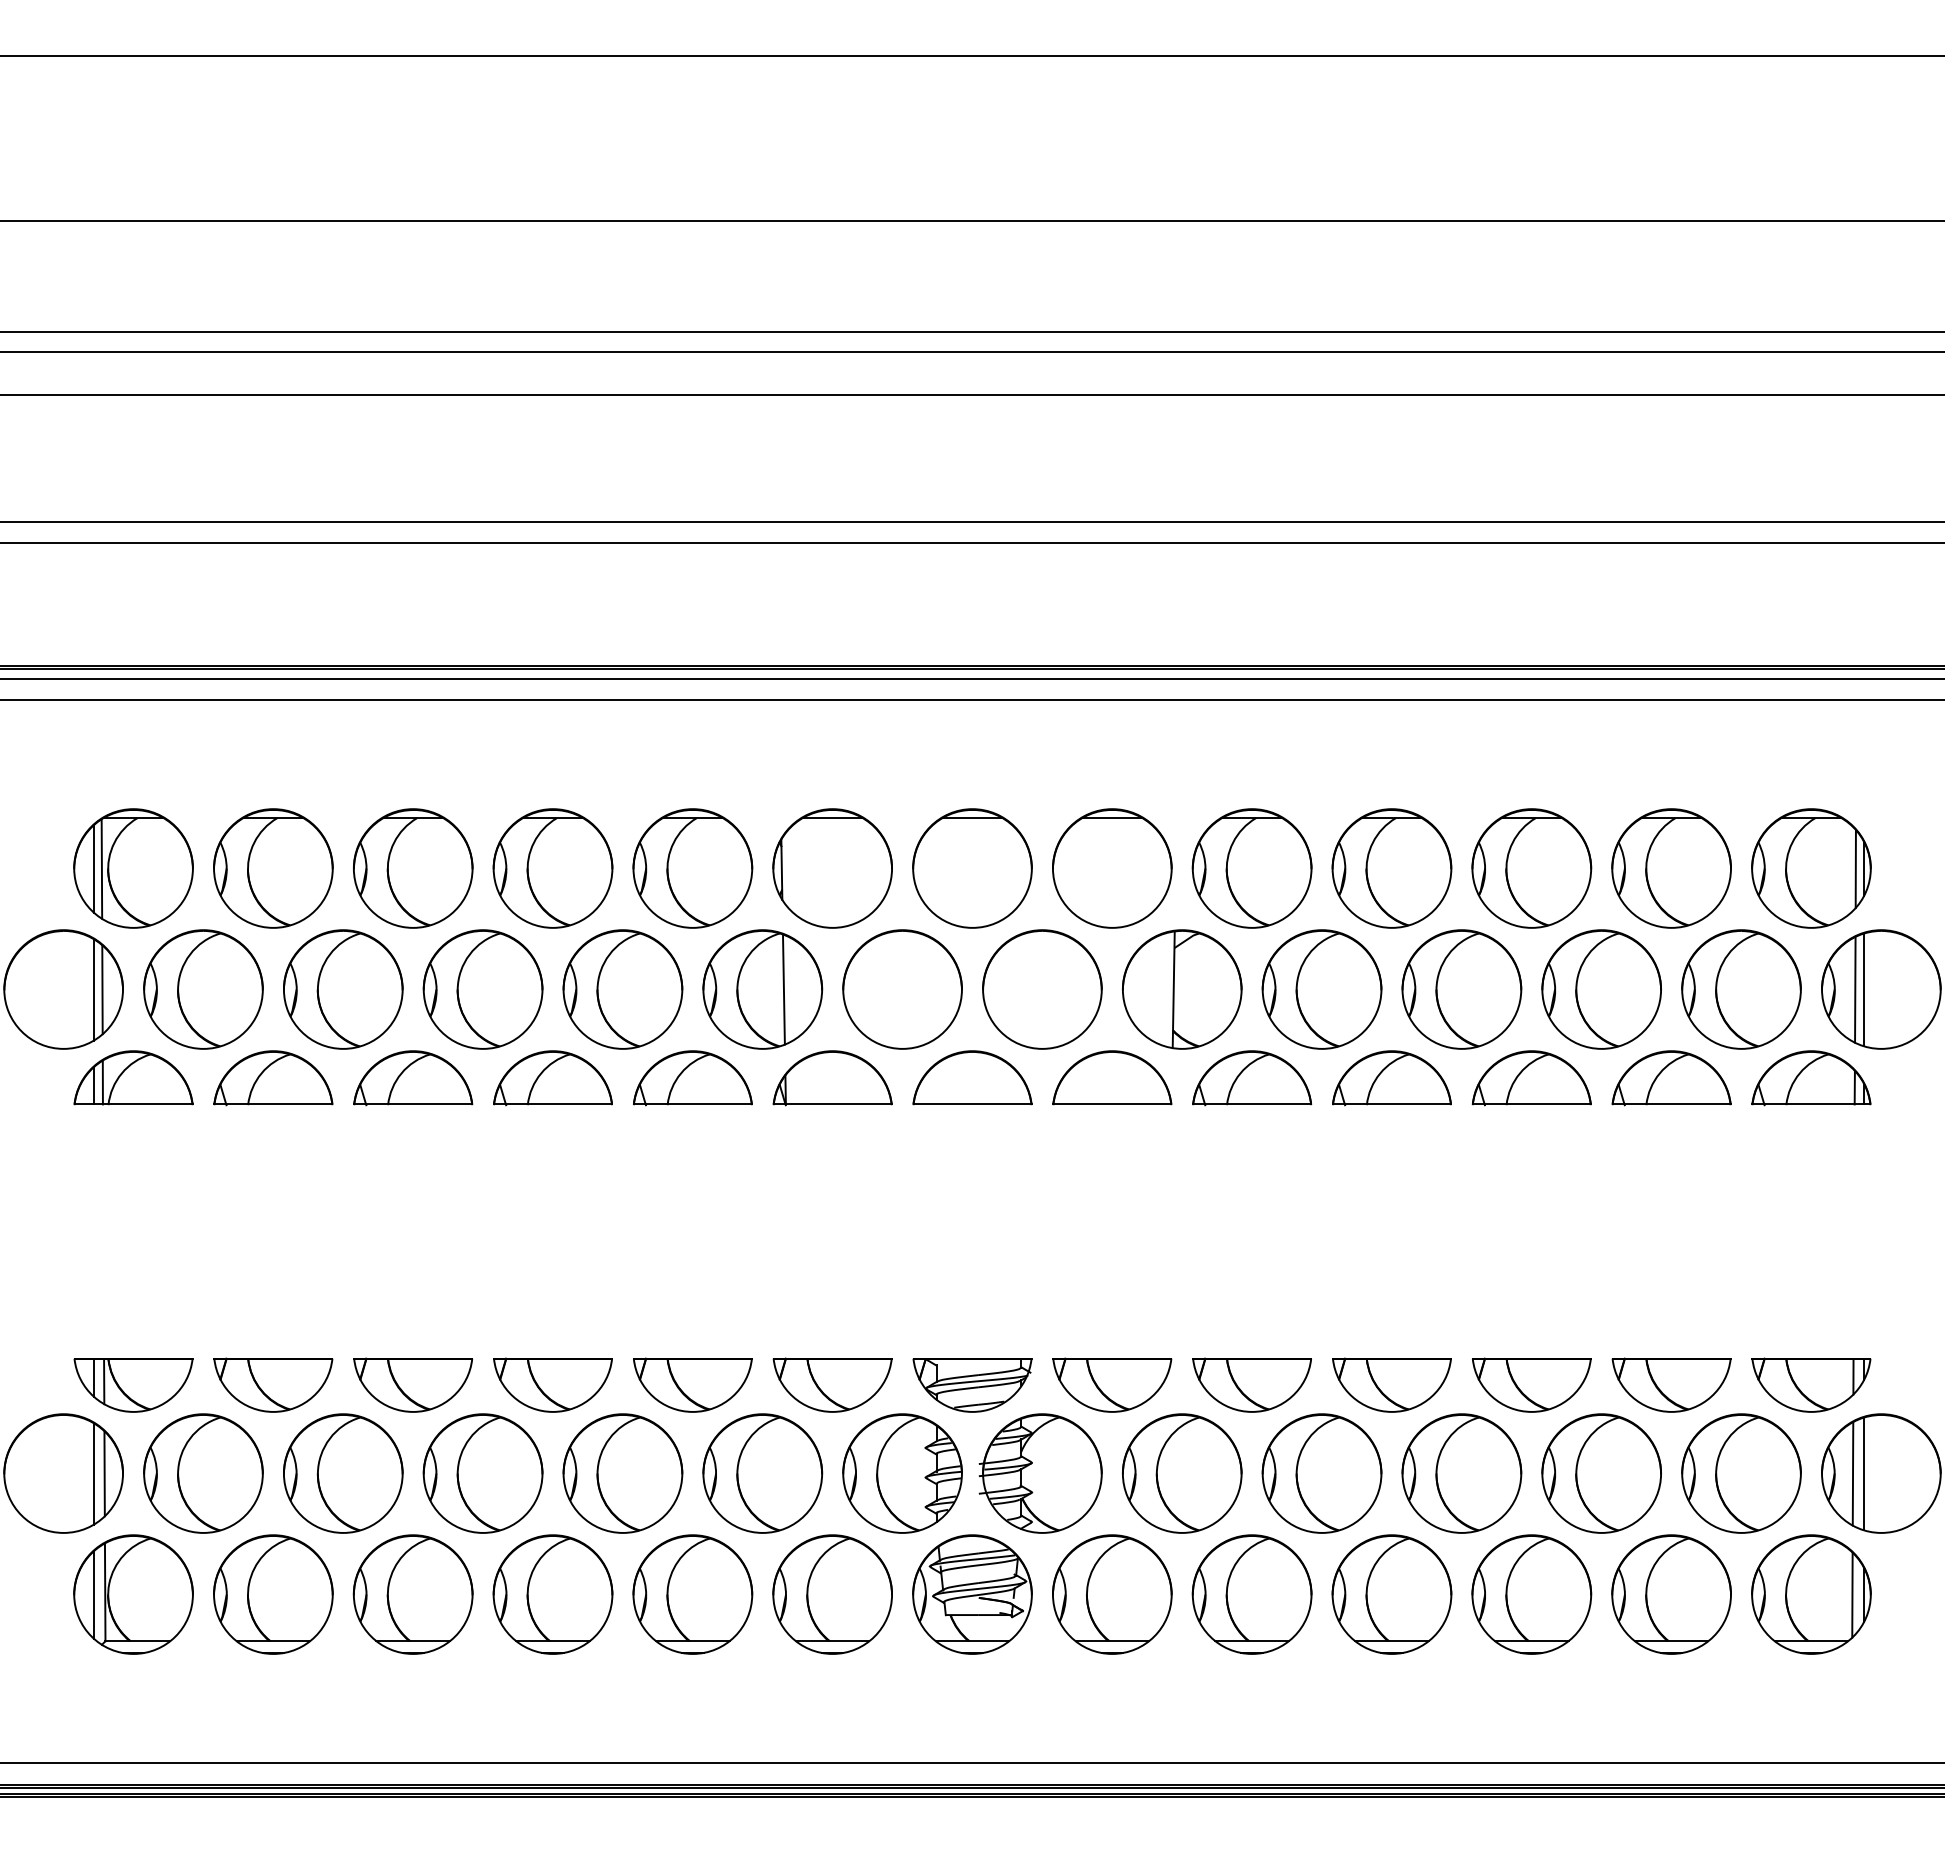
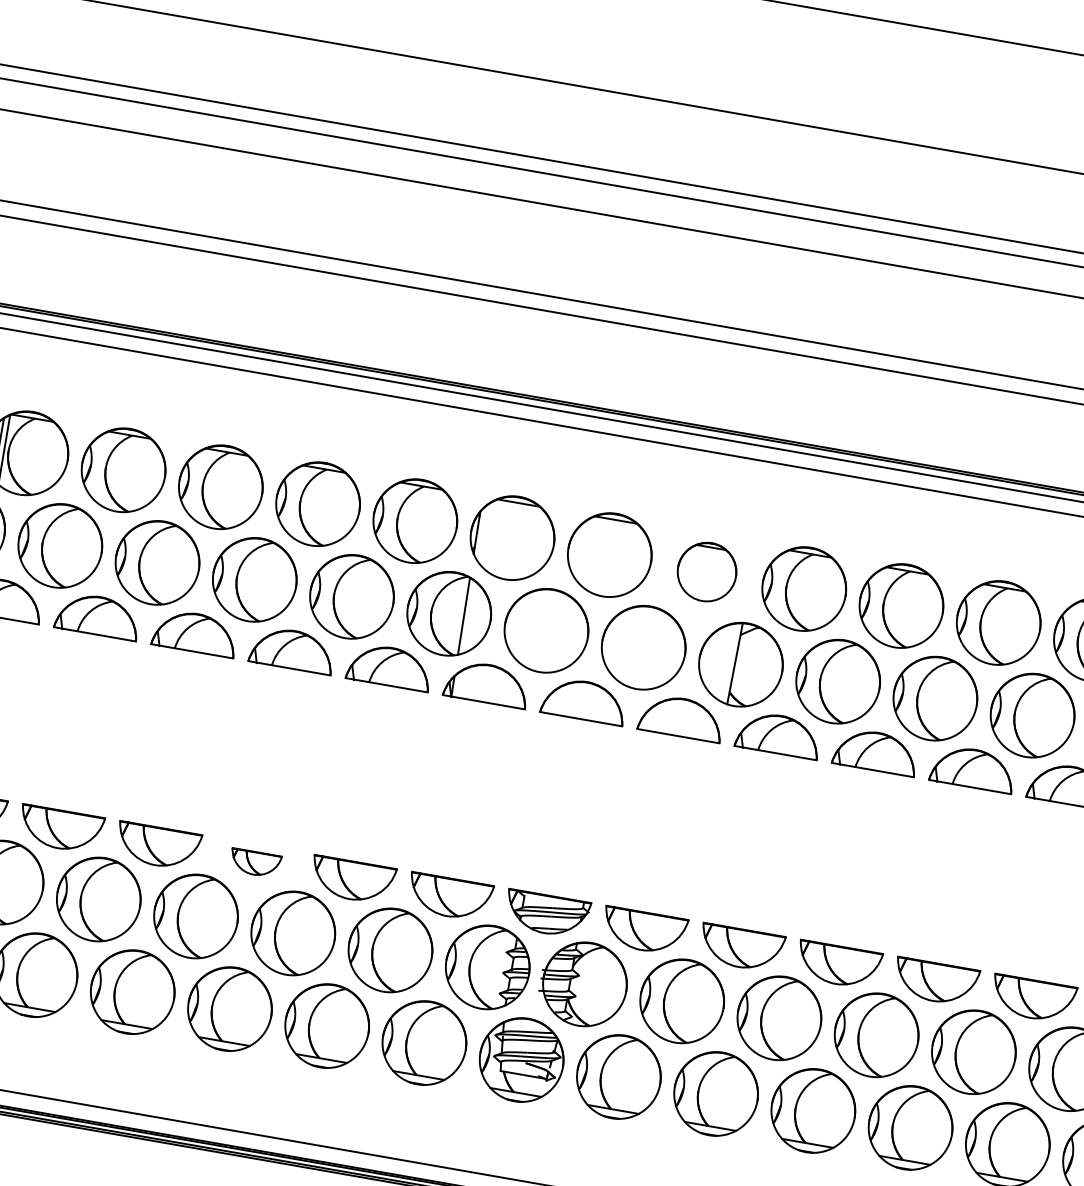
part: (1112, 868) -> (707, 572), size x0.7
part: (552, 1384) -> (255, 862), size x0.6

